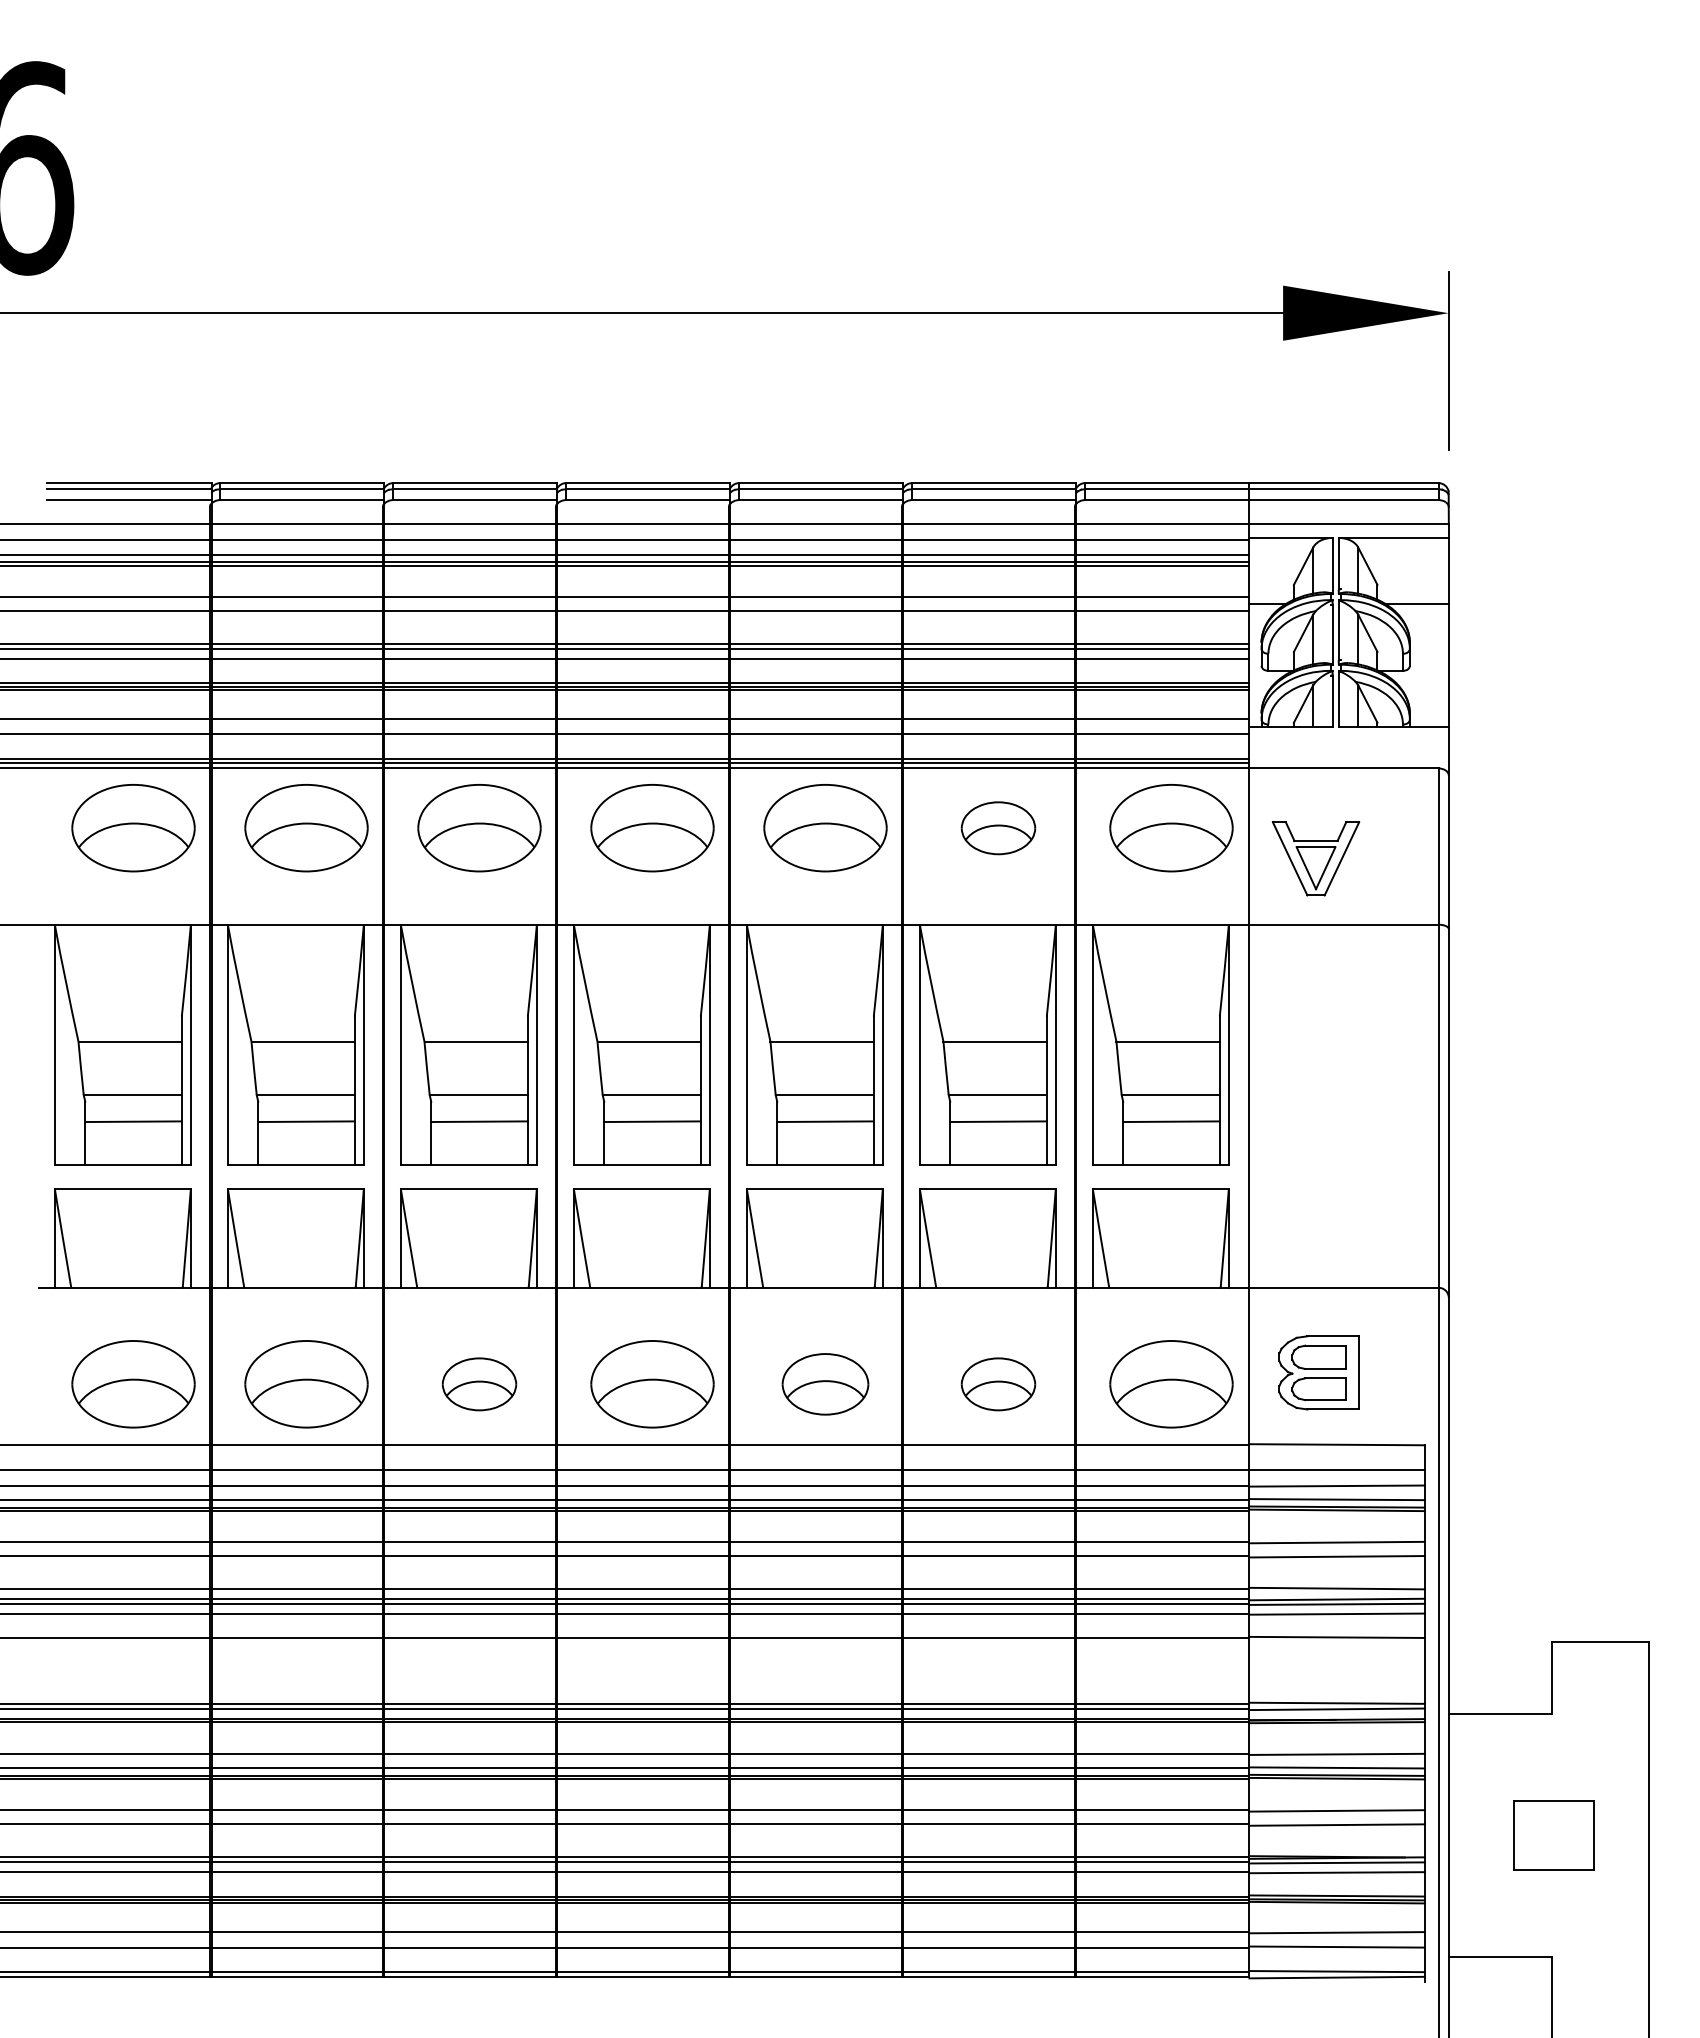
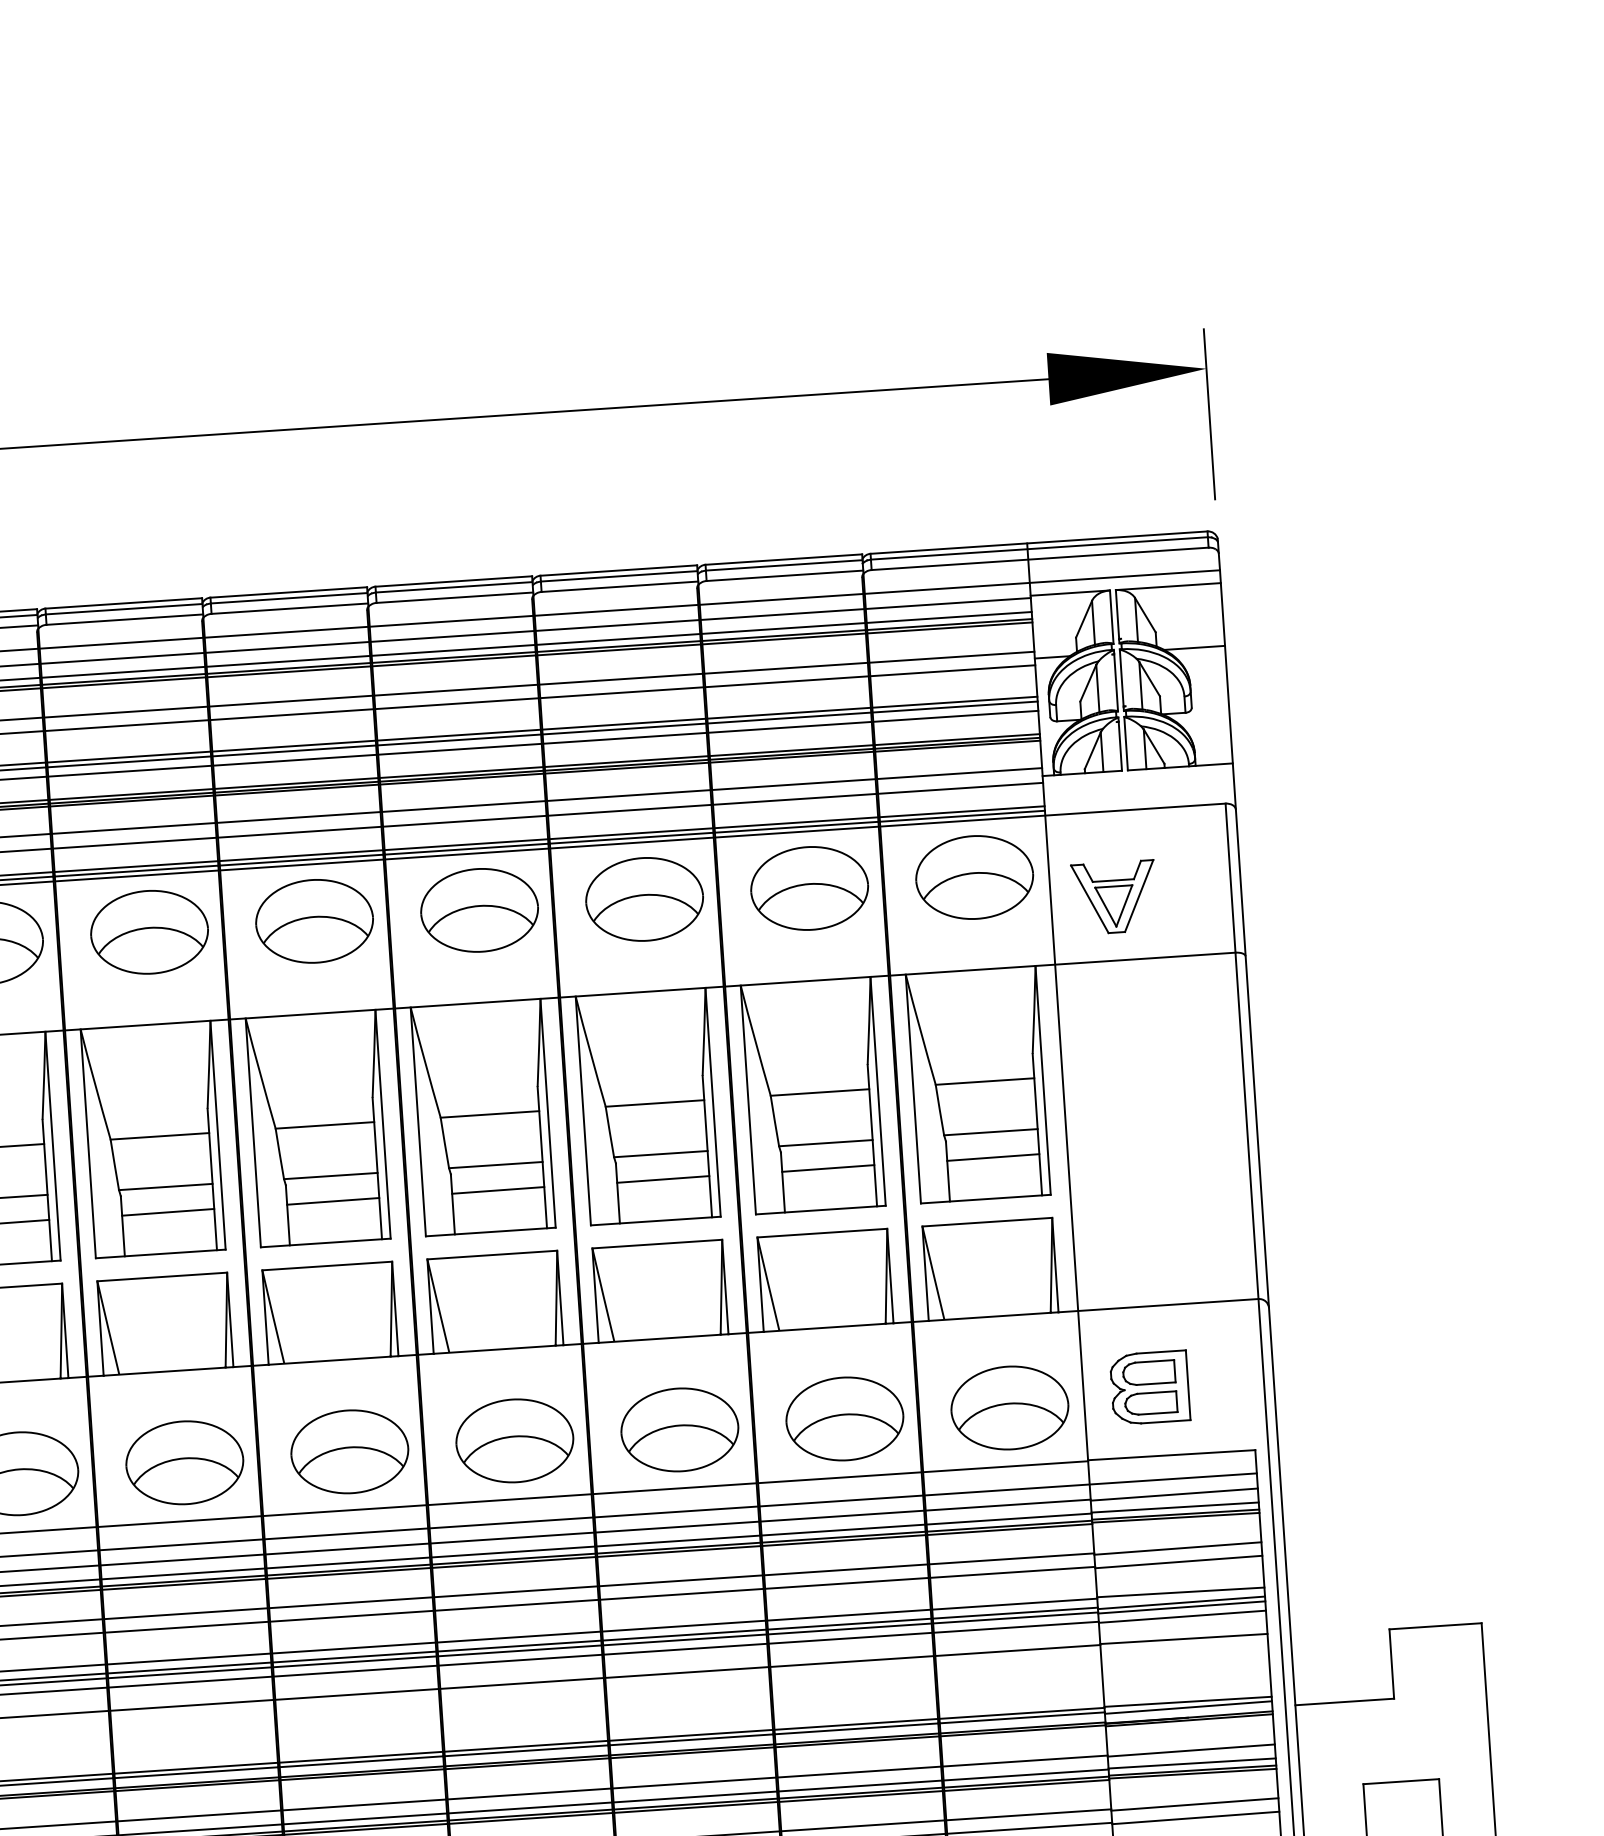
part: (998, 828) -> (809, 888), size x1.67
part: (479, 1384) -> (349, 1452), size x1.67
part: (825, 1384) -> (679, 1430), size x1.43
part: (998, 1384) -> (844, 1419), size x1.67

